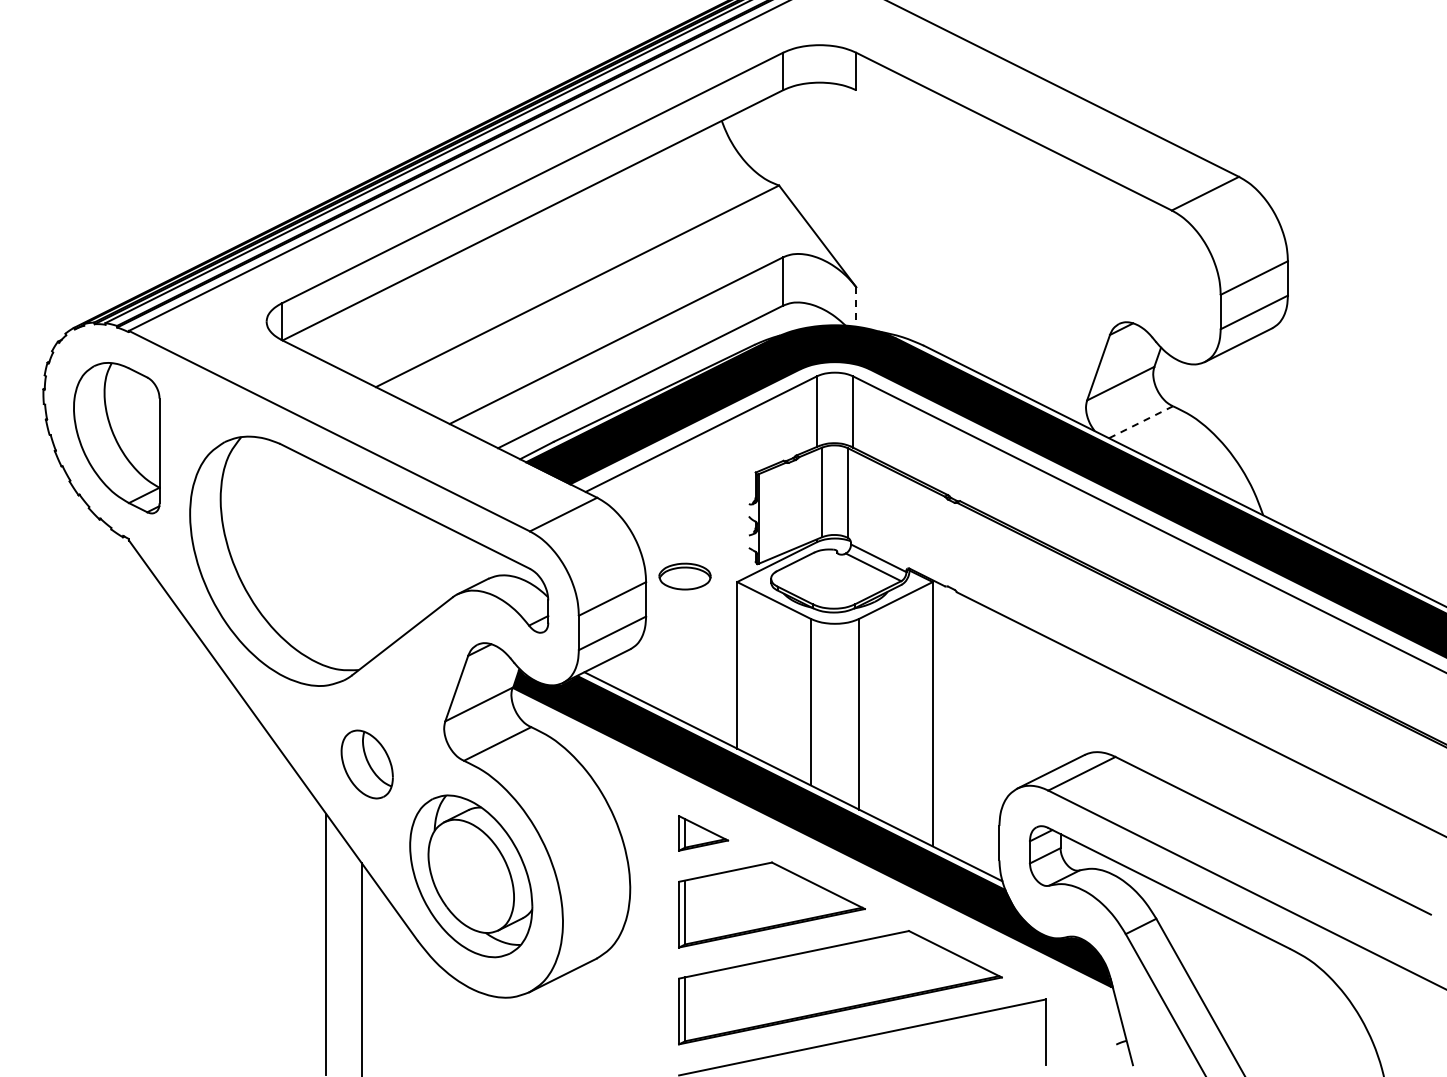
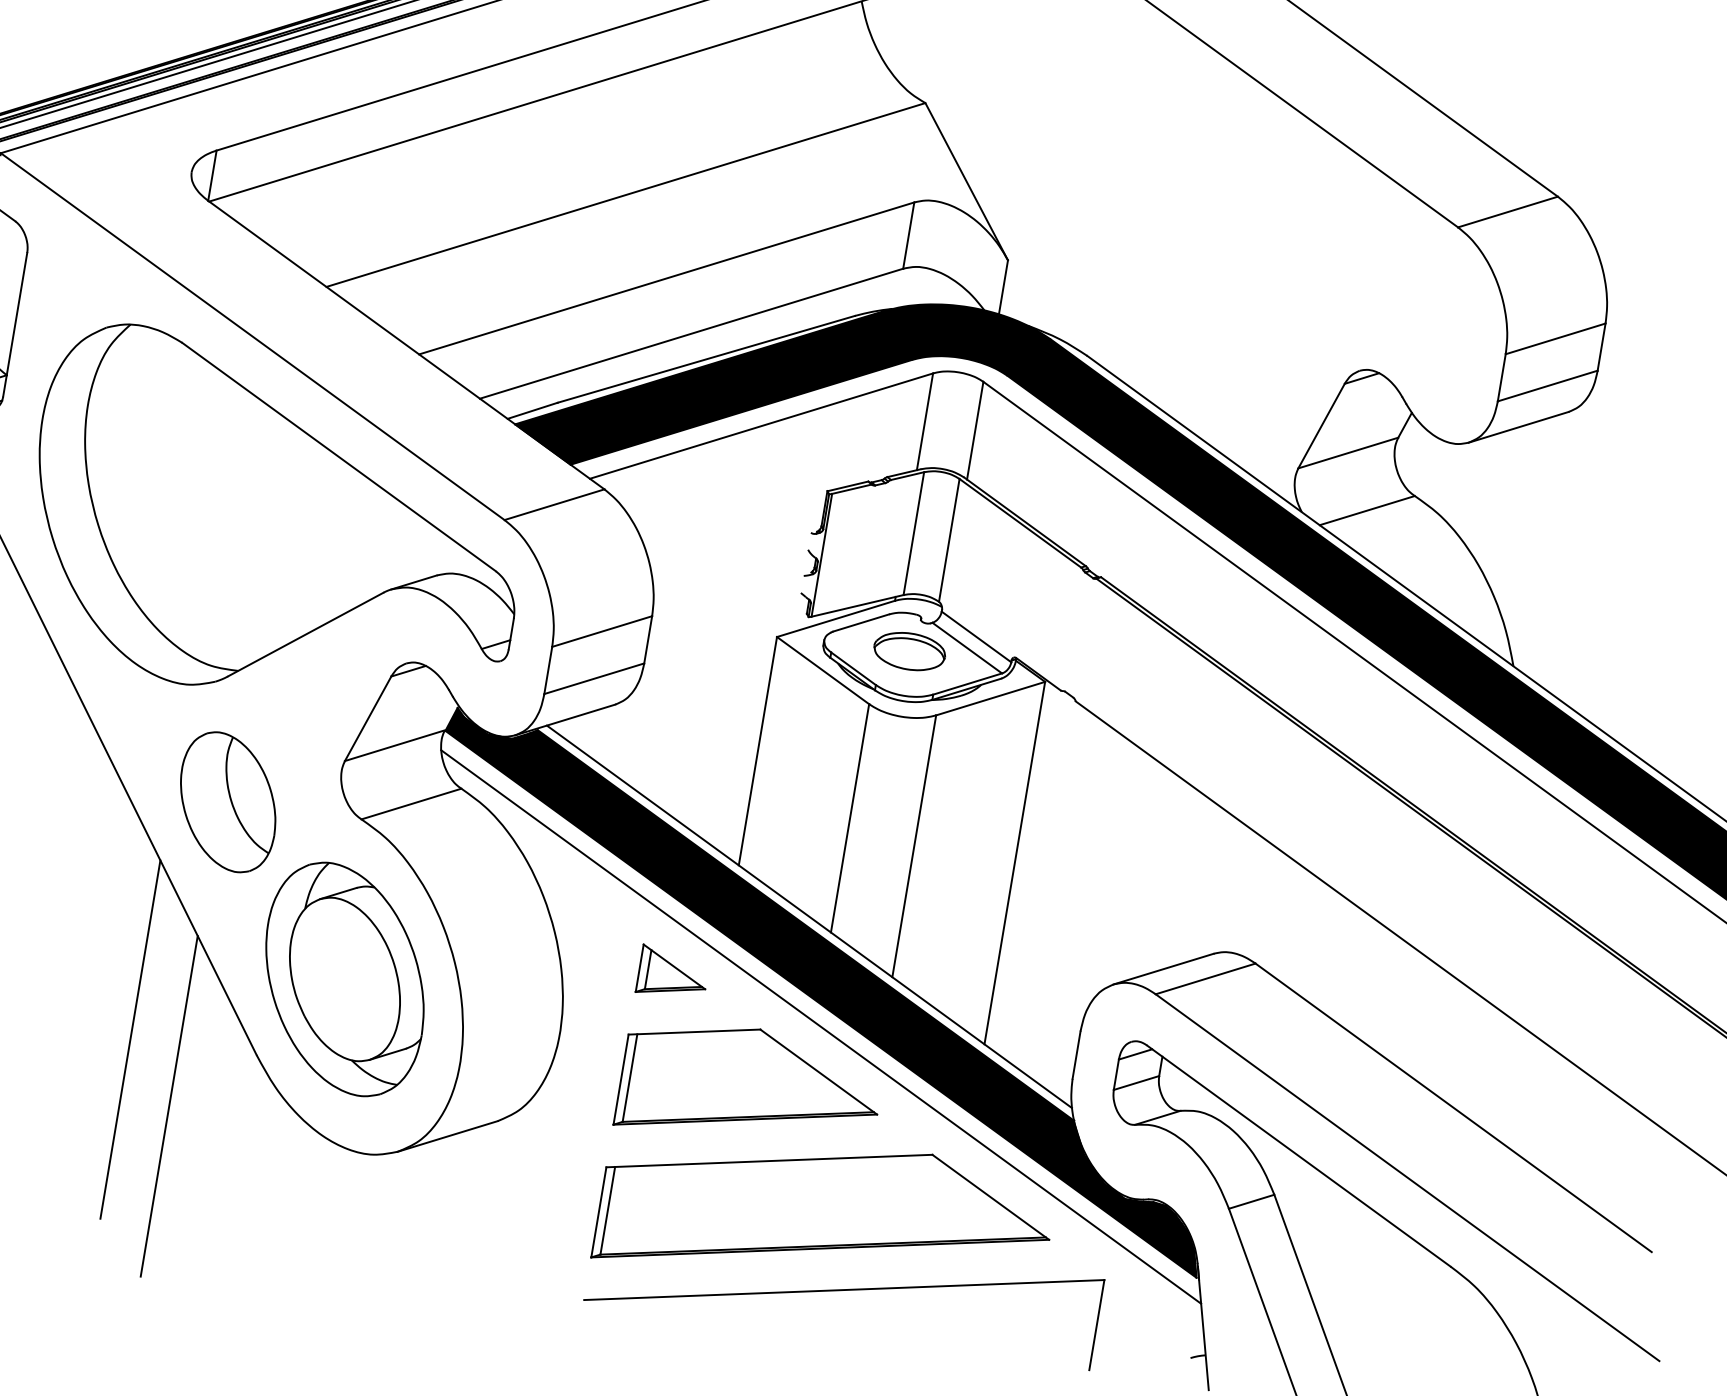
line: (856, 307) -> (1003, 288), dashed -> solid
line: (1141, 422) -> (1367, 511), dashed -> solid
part: (684, 576) -> (908, 651), moved
part: (366, 764) -> (226, 802), size x1.43
line: (814, 853) -> (820, 1026), added

